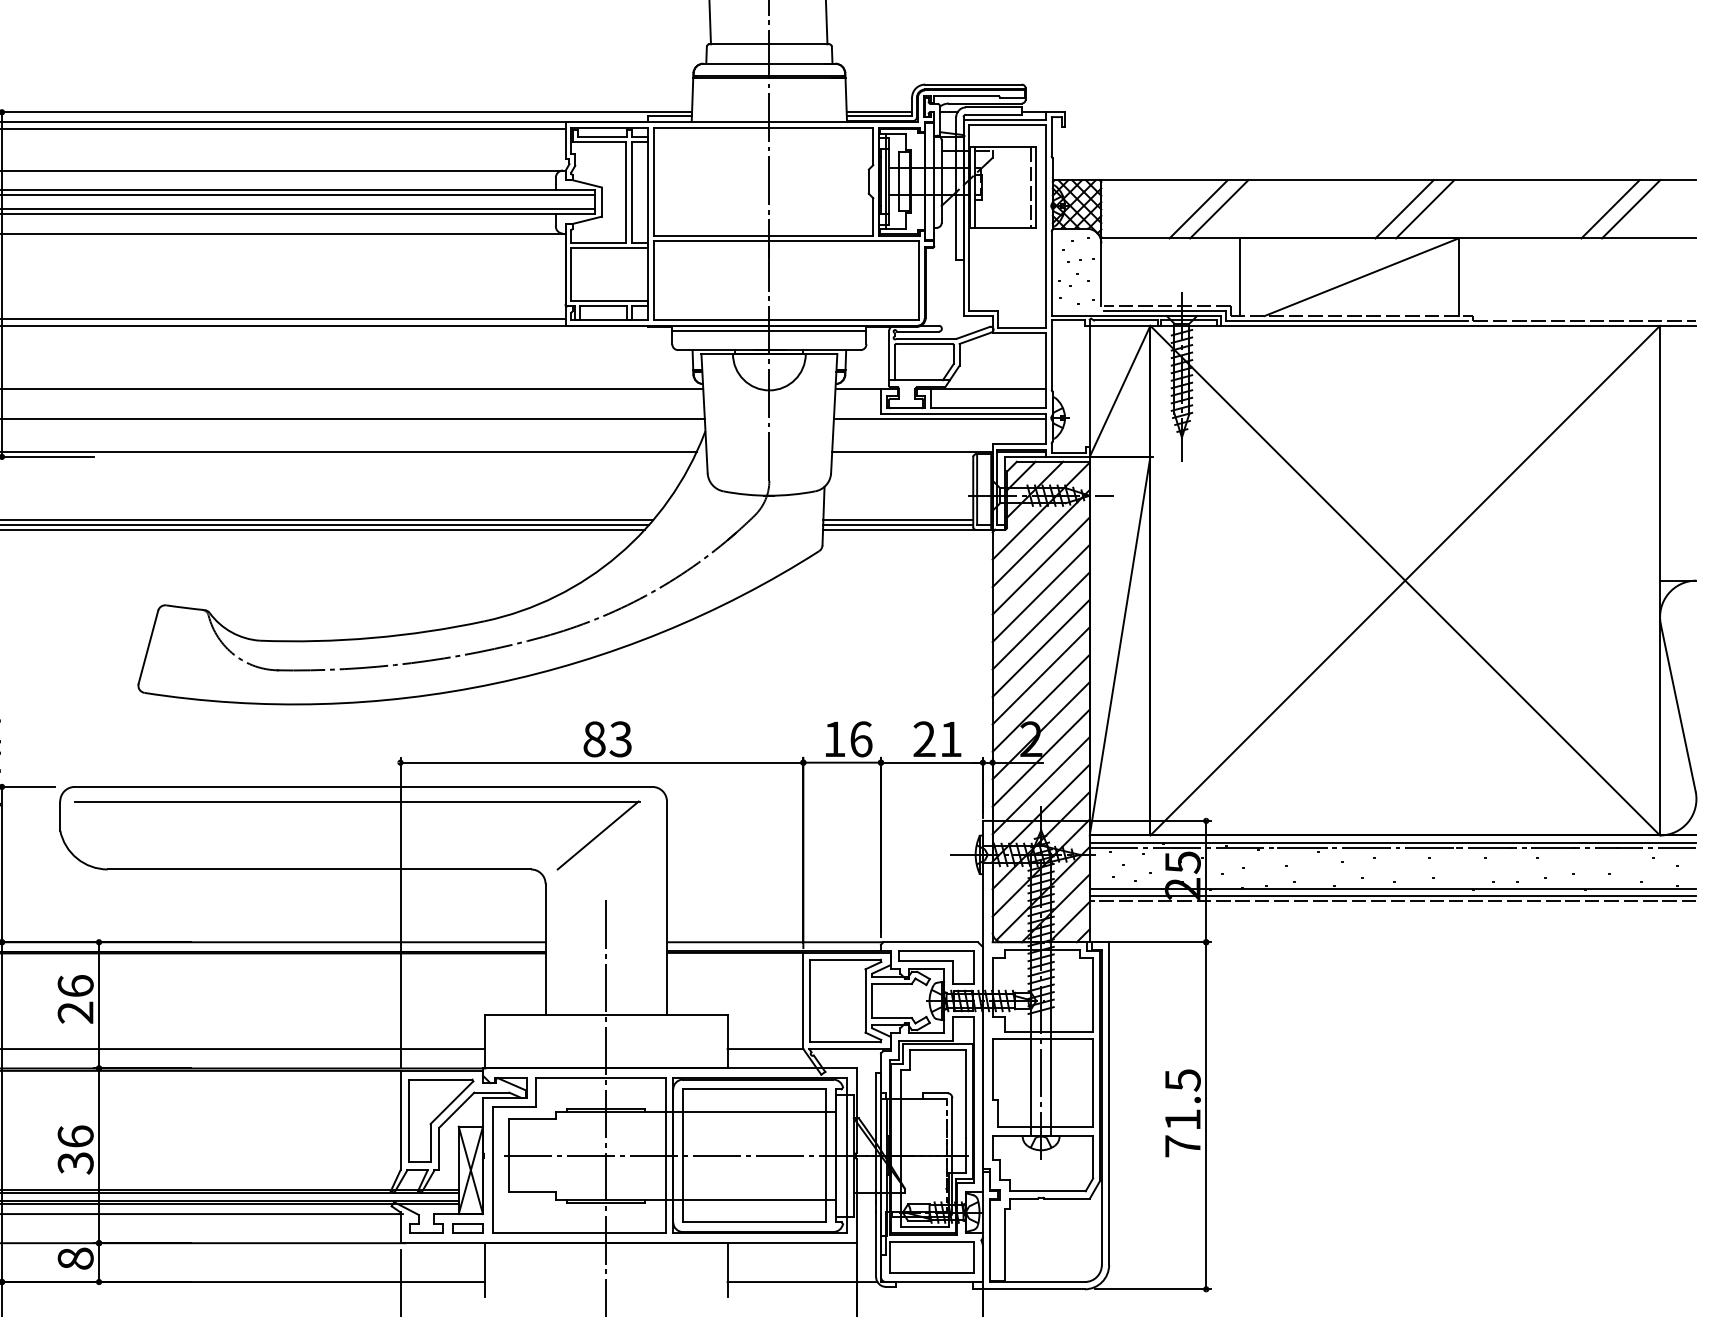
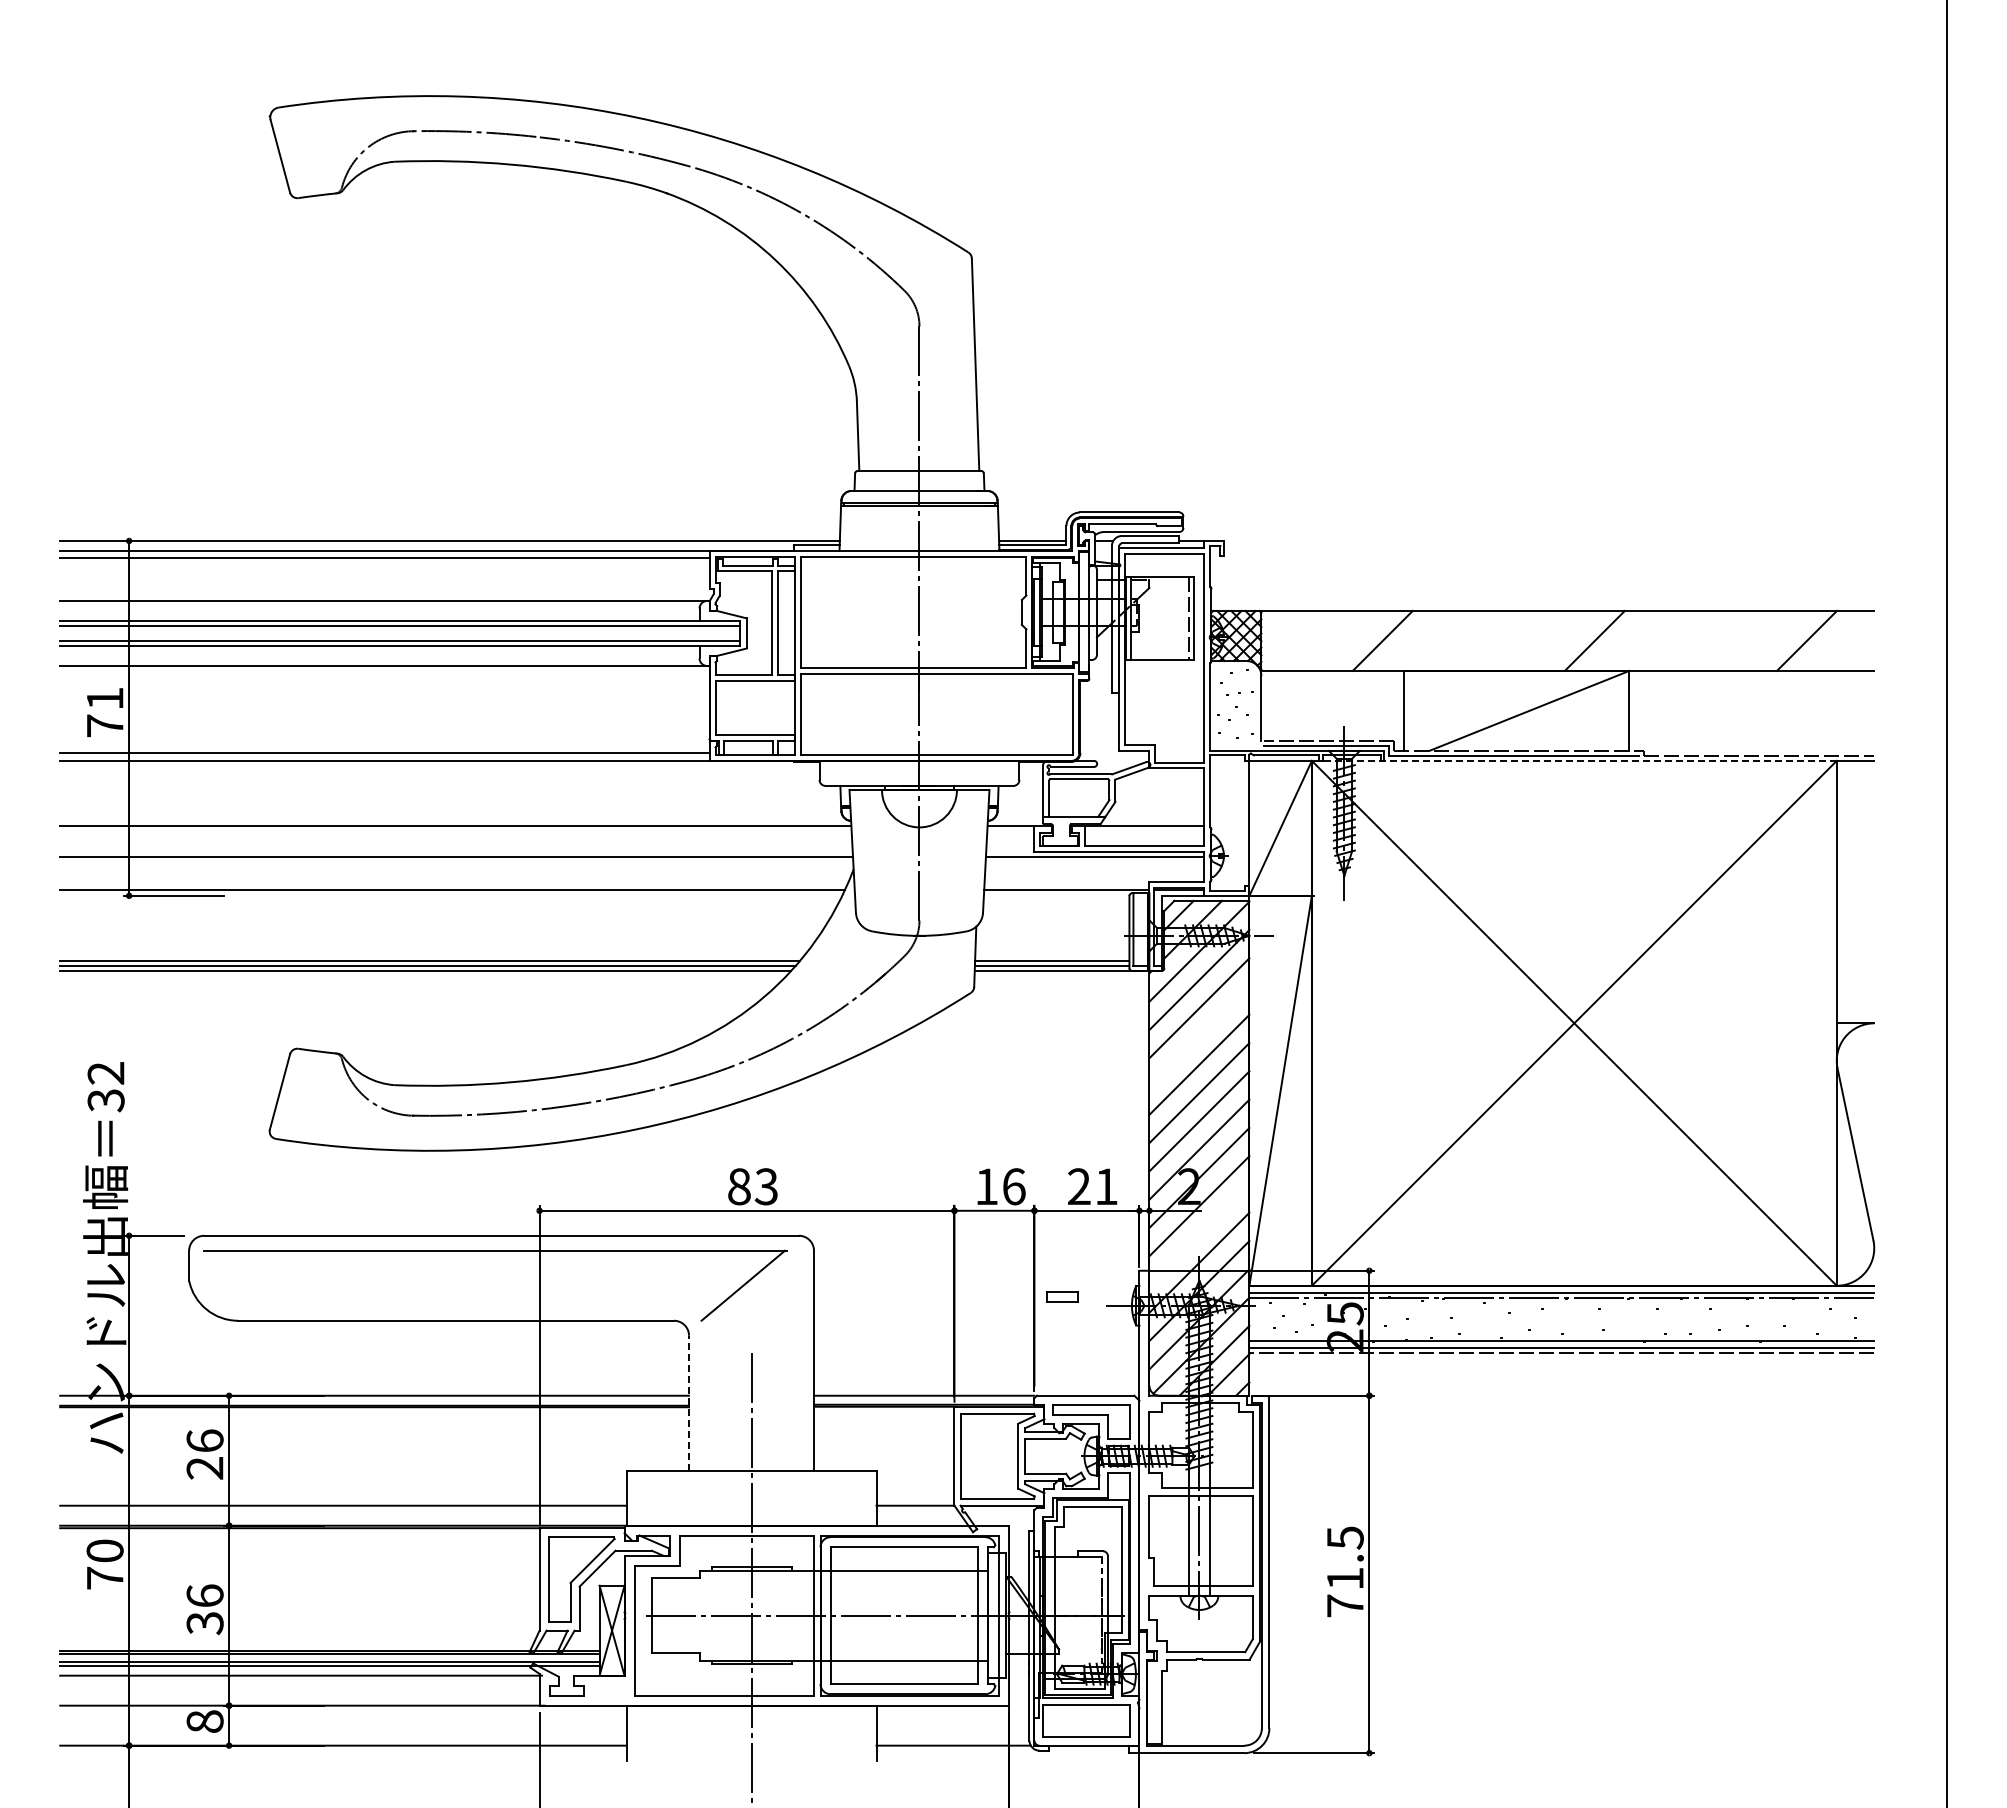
line: (1198, 208) -> (1361, 640), removed
line: (1404, 208) -> (1573, 640), removed
line: (1610, 208) -> (1785, 640), removed
line: (1404, 325) -> (1573, 760), solid -> dashed
line: (769, 330) -> (919, 765), removed
line: (1041, 593) -> (1199, 1036), removed
line: (1041, 785) -> (1199, 1234), removed
line: (546, 948) -> (689, 1402), solid -> dashed
part: (468, 1228) -> (1062, 1296), moved

